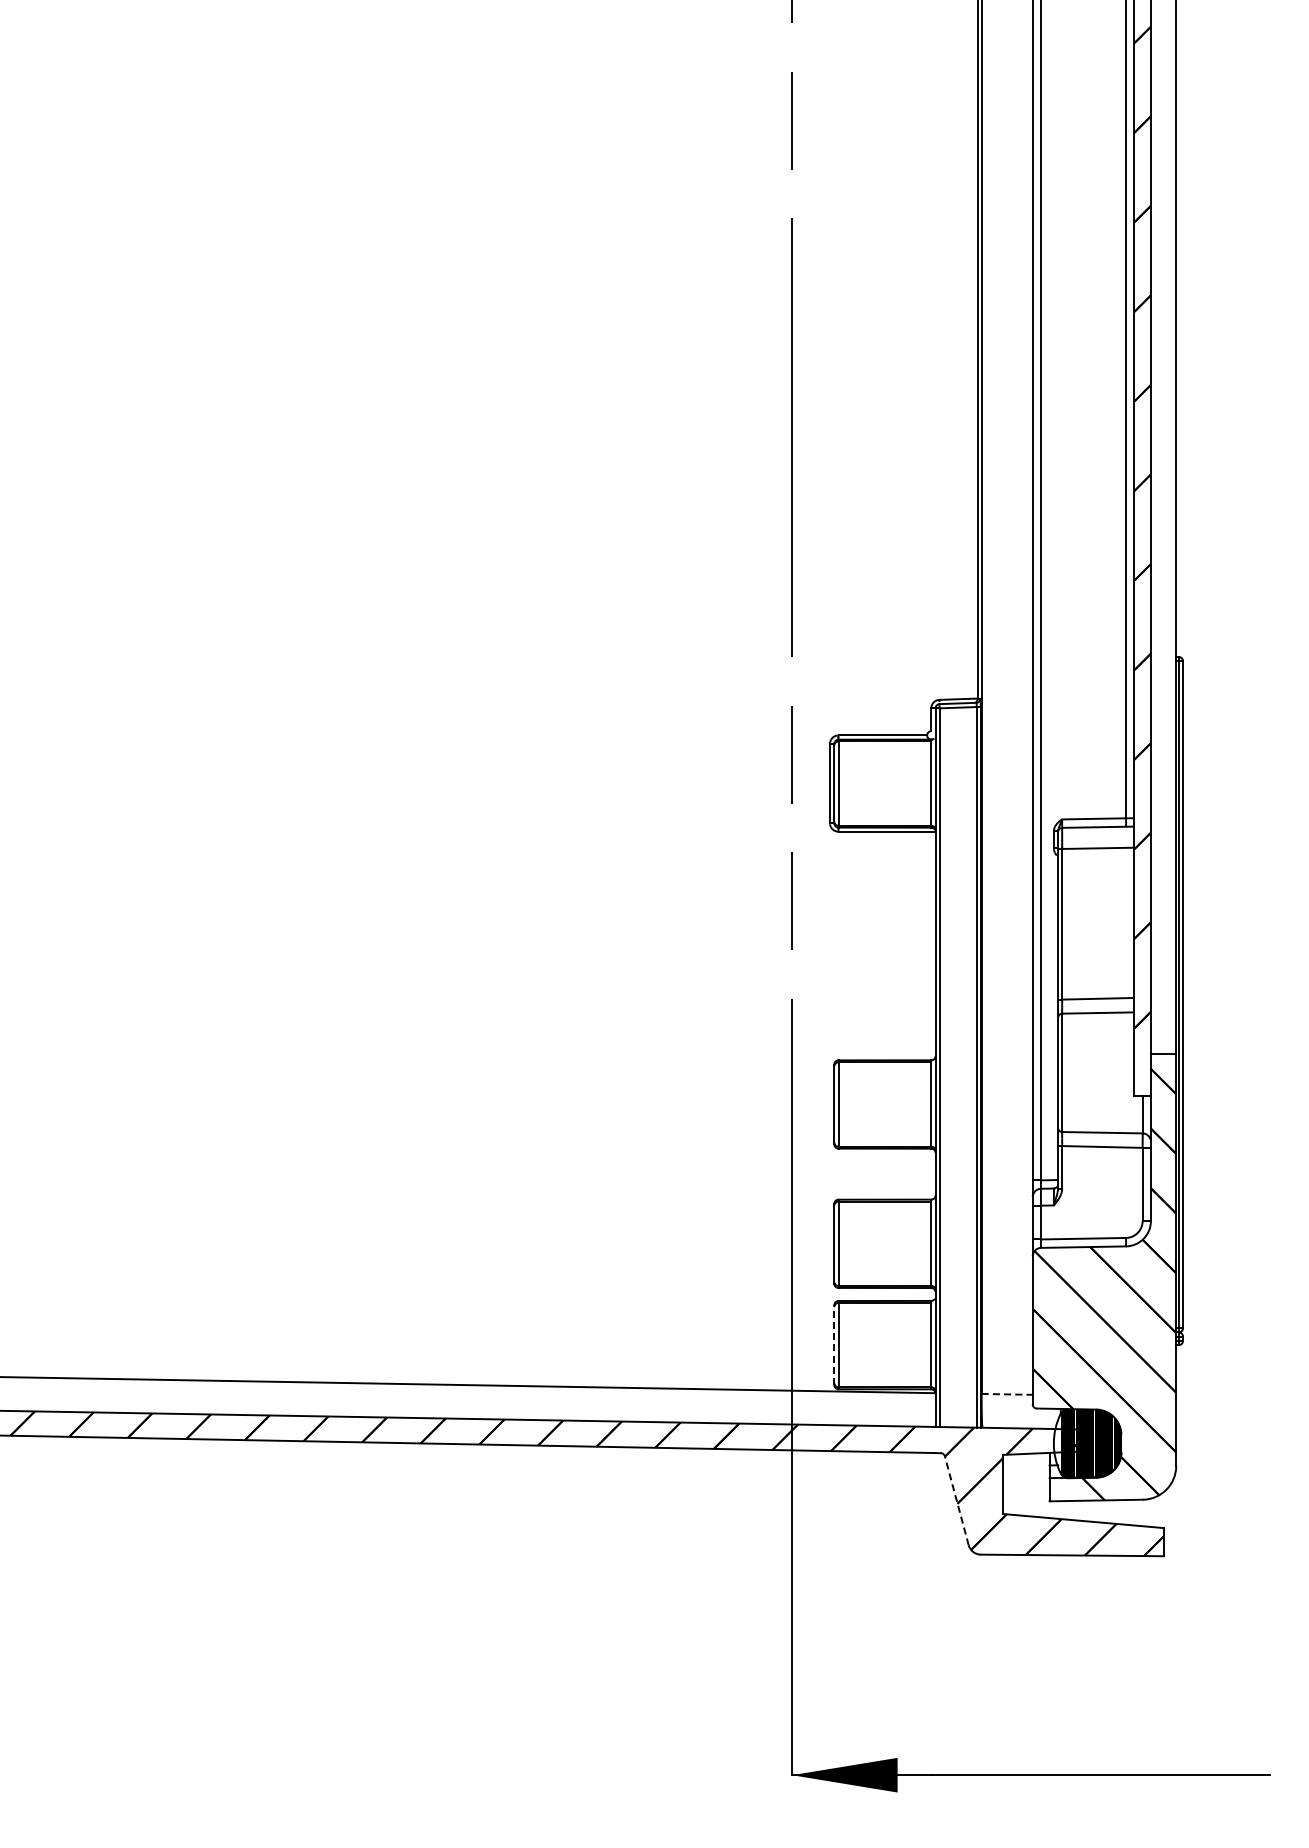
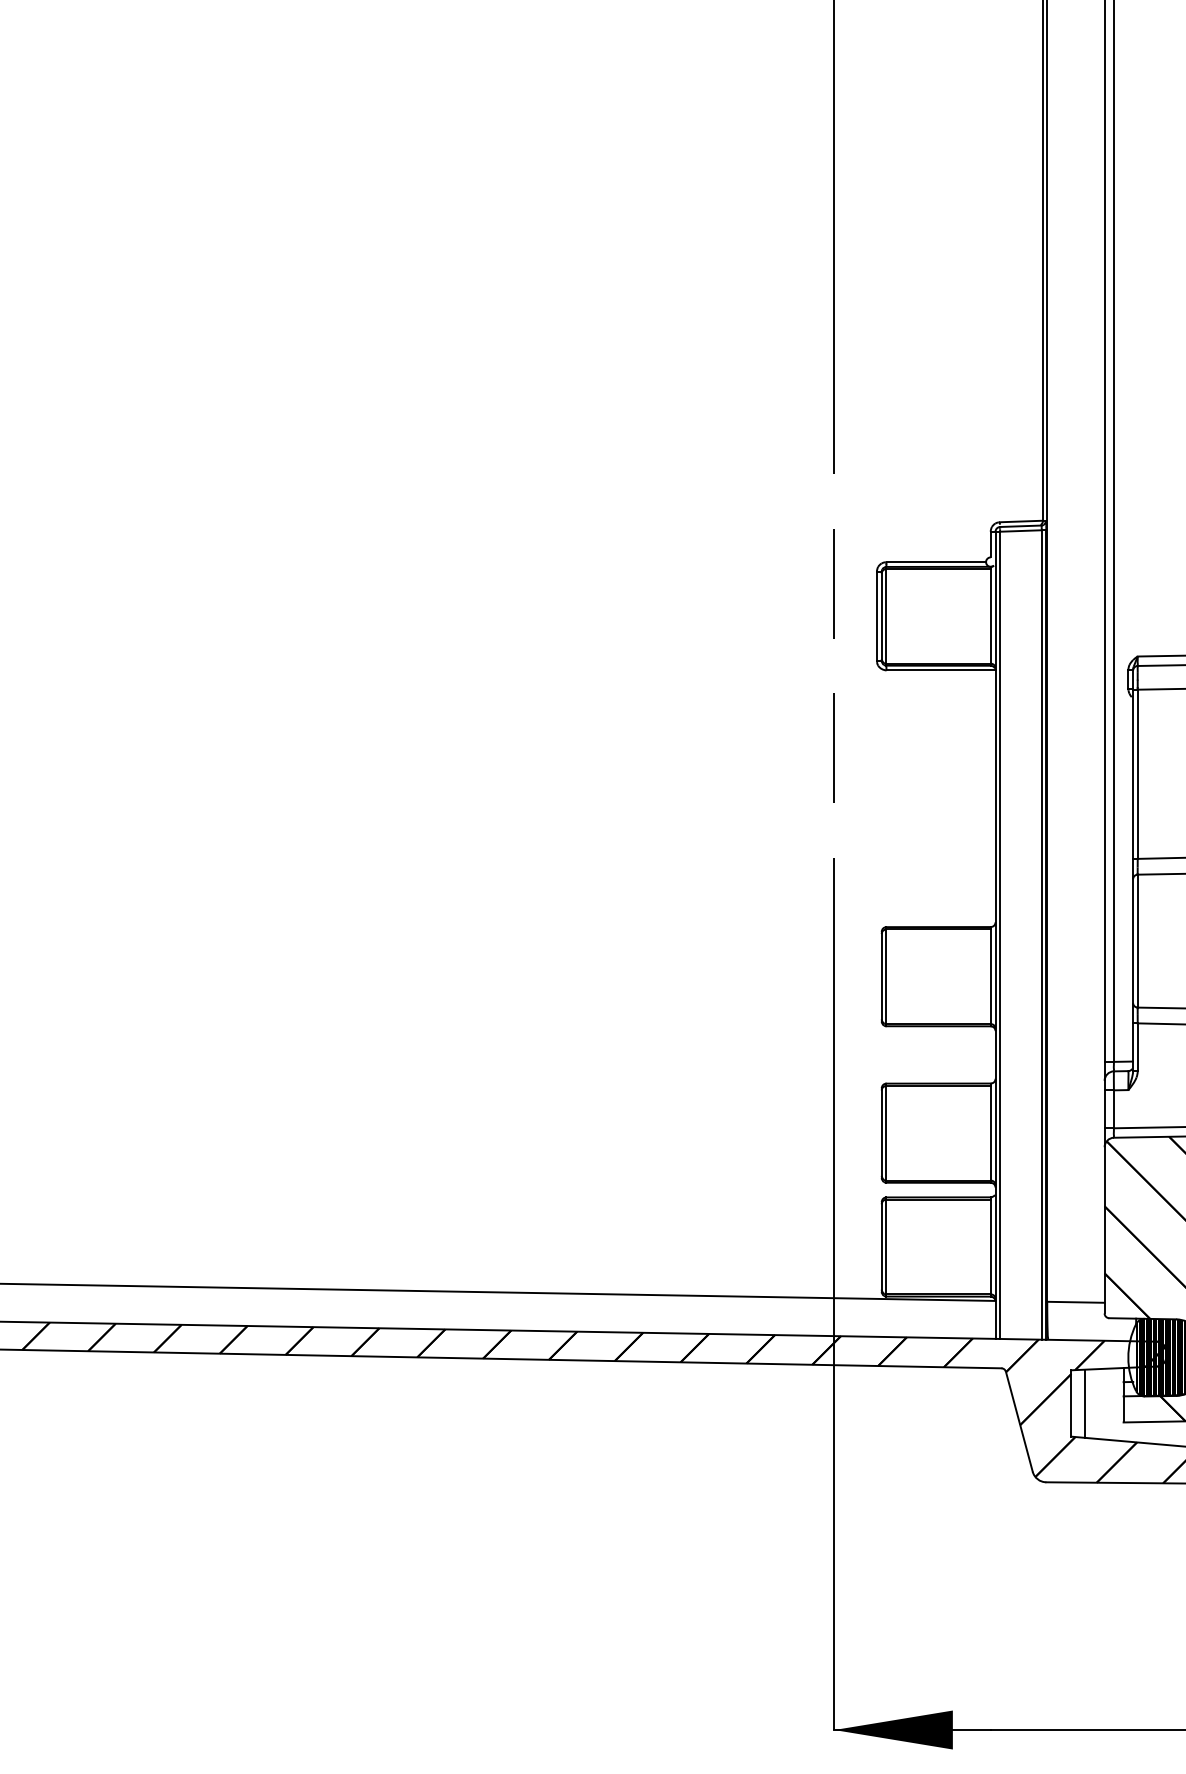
line: (834, 1345) -> (881, 1247), dashed -> solid
line: (1007, 1394) -> (1076, 1302), dashed -> solid
line: (1015, 1484) -> (1085, 1403), added
line: (956, 1500) -> (1019, 1421), dashed -> solid

